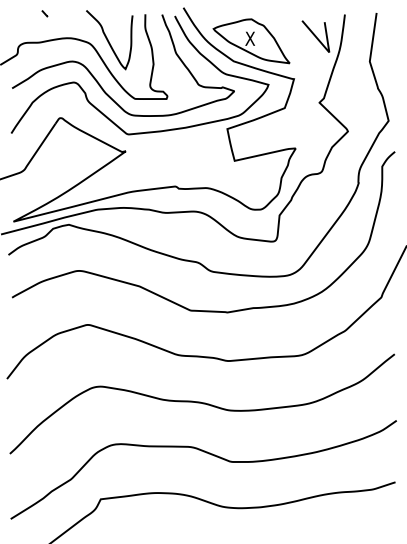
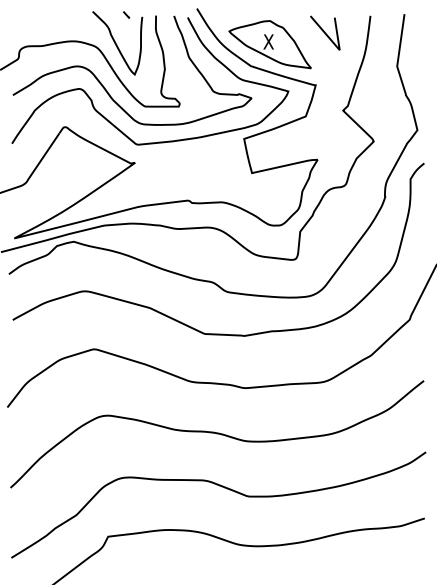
line: (44, 13) -> (126, 14), moved
line: (315, 36) -> (324, 33), moved

